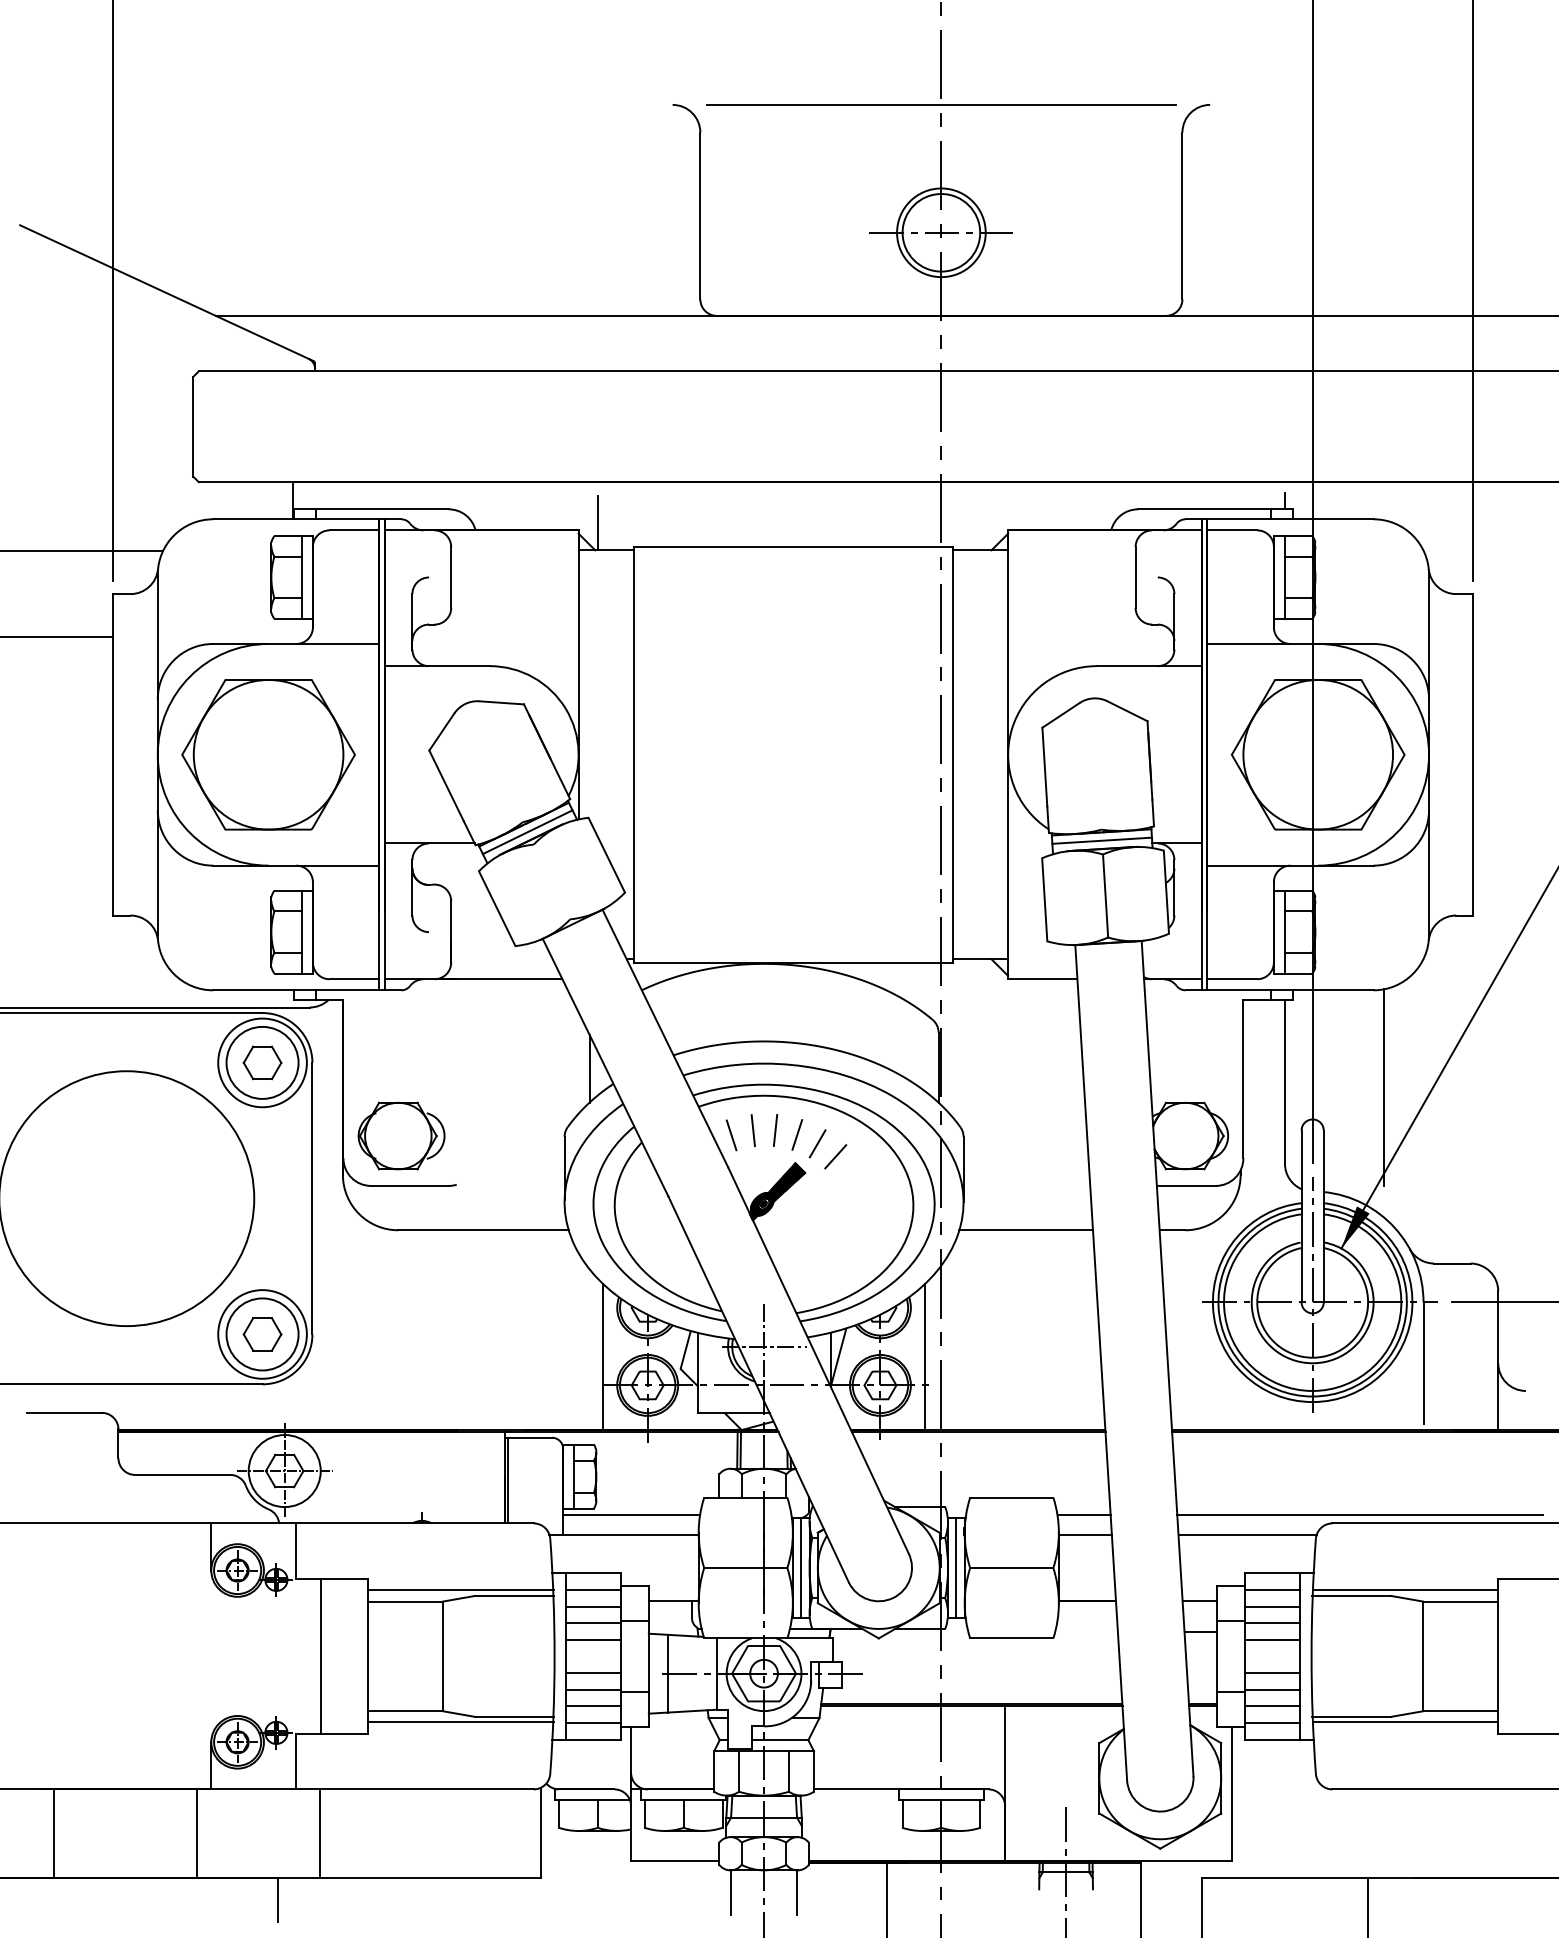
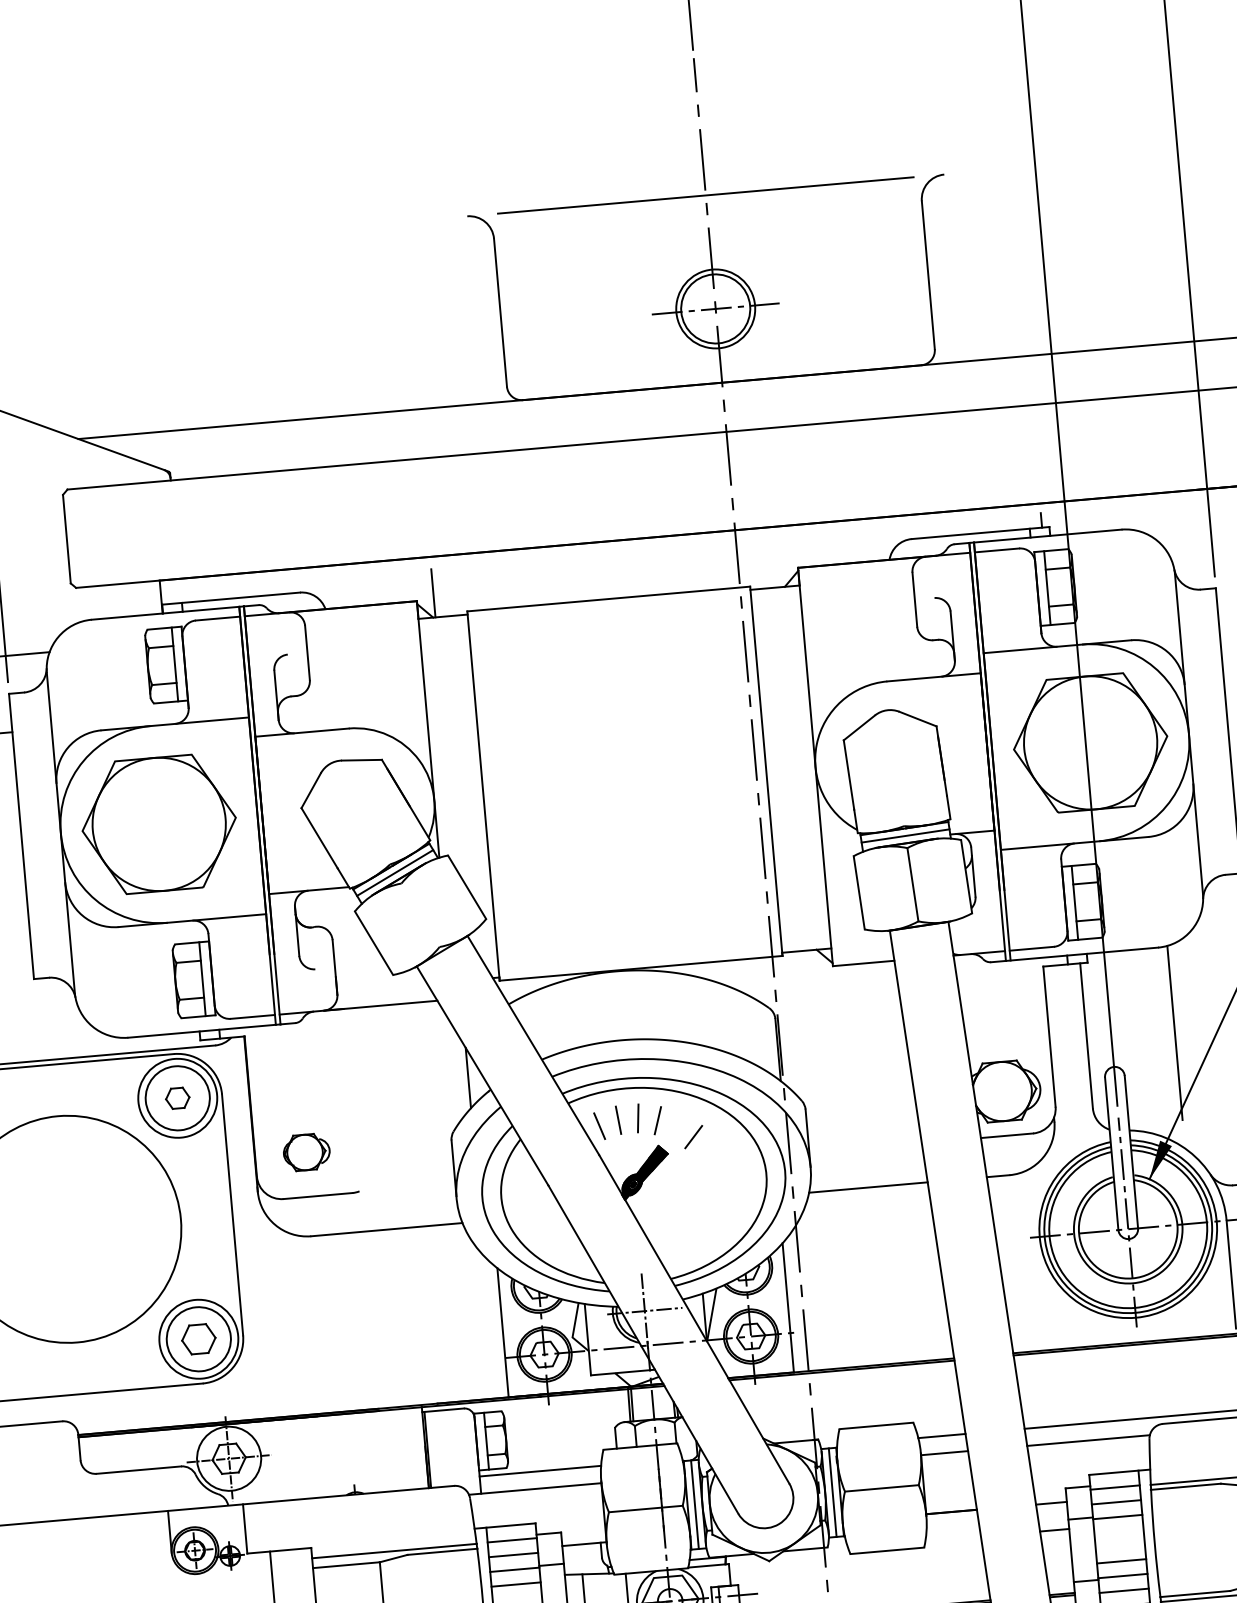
part: (262, 1062) -> (177, 1097), size x0.7
part: (401, 1135) -> (306, 1151), size x0.6
line: (817, 1143) -> (676, 1126), removed
line: (1272, 1639) -> (1118, 1531), removed

